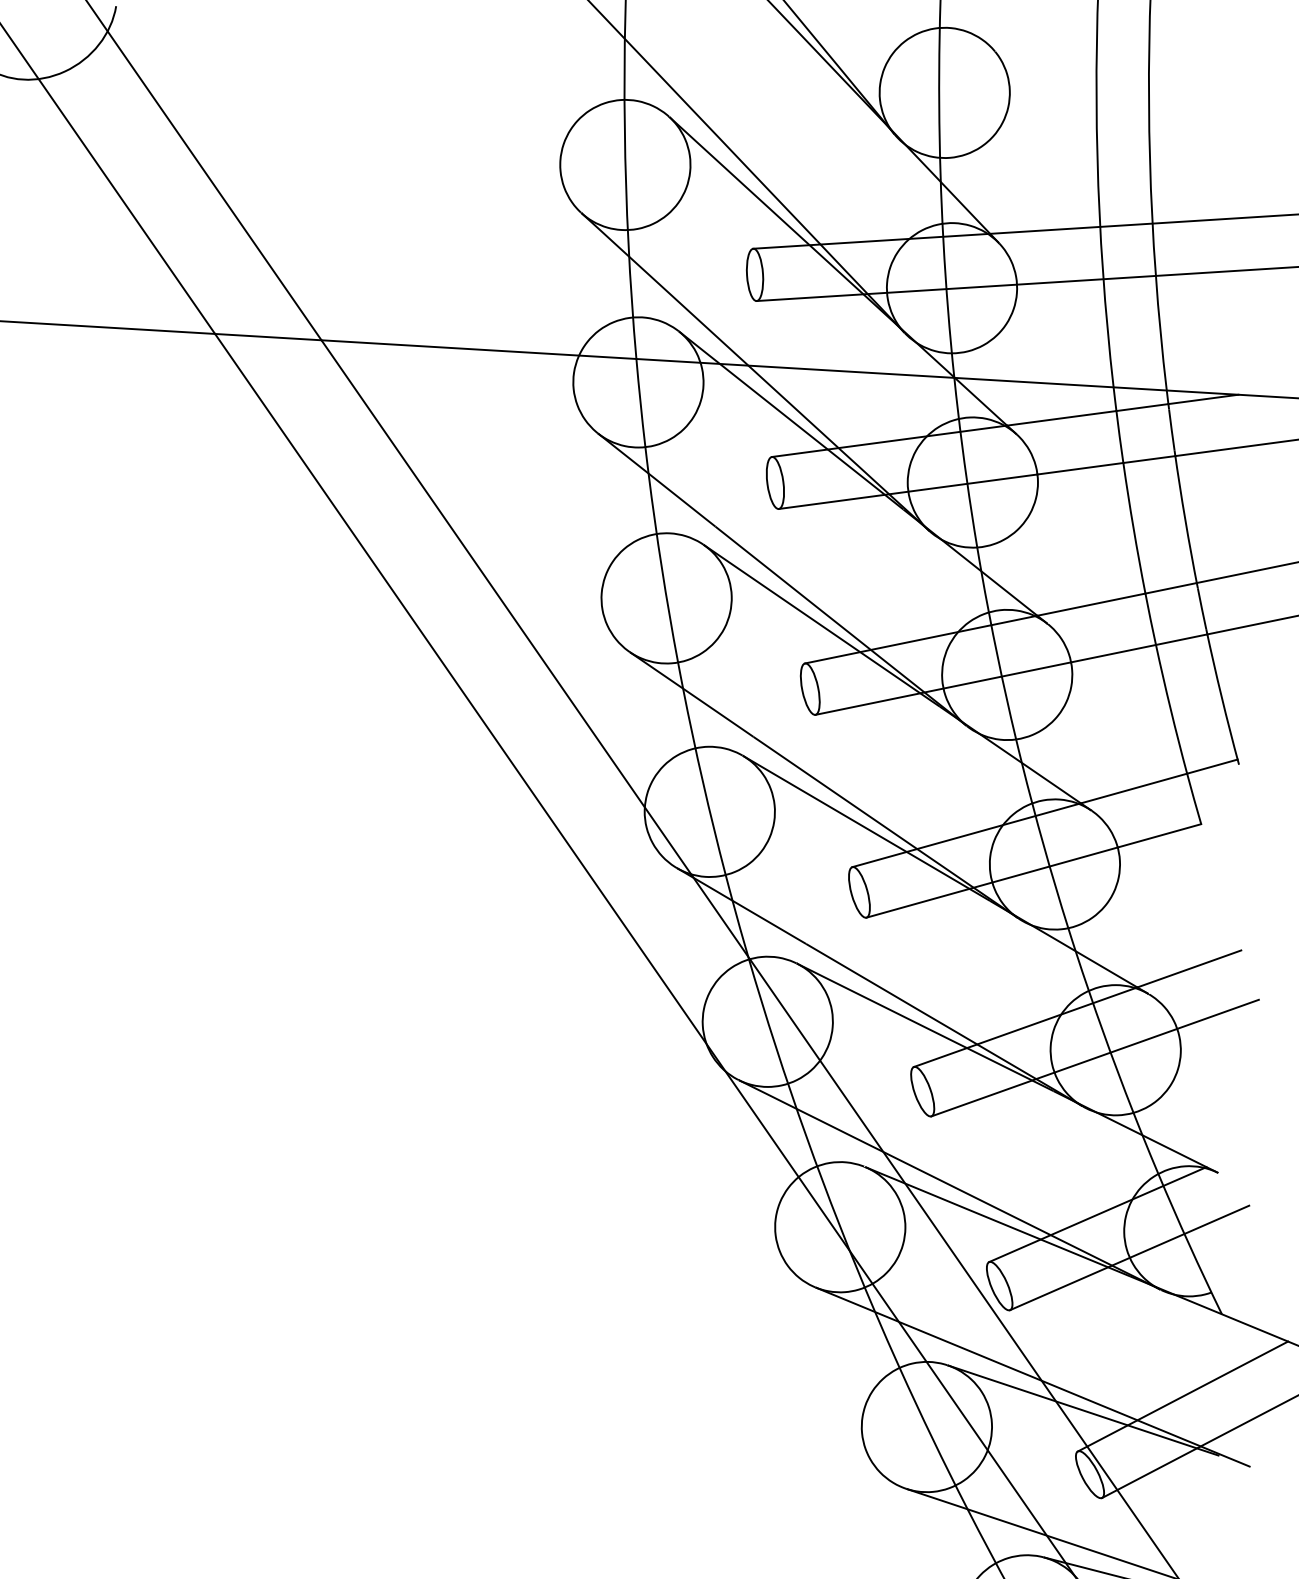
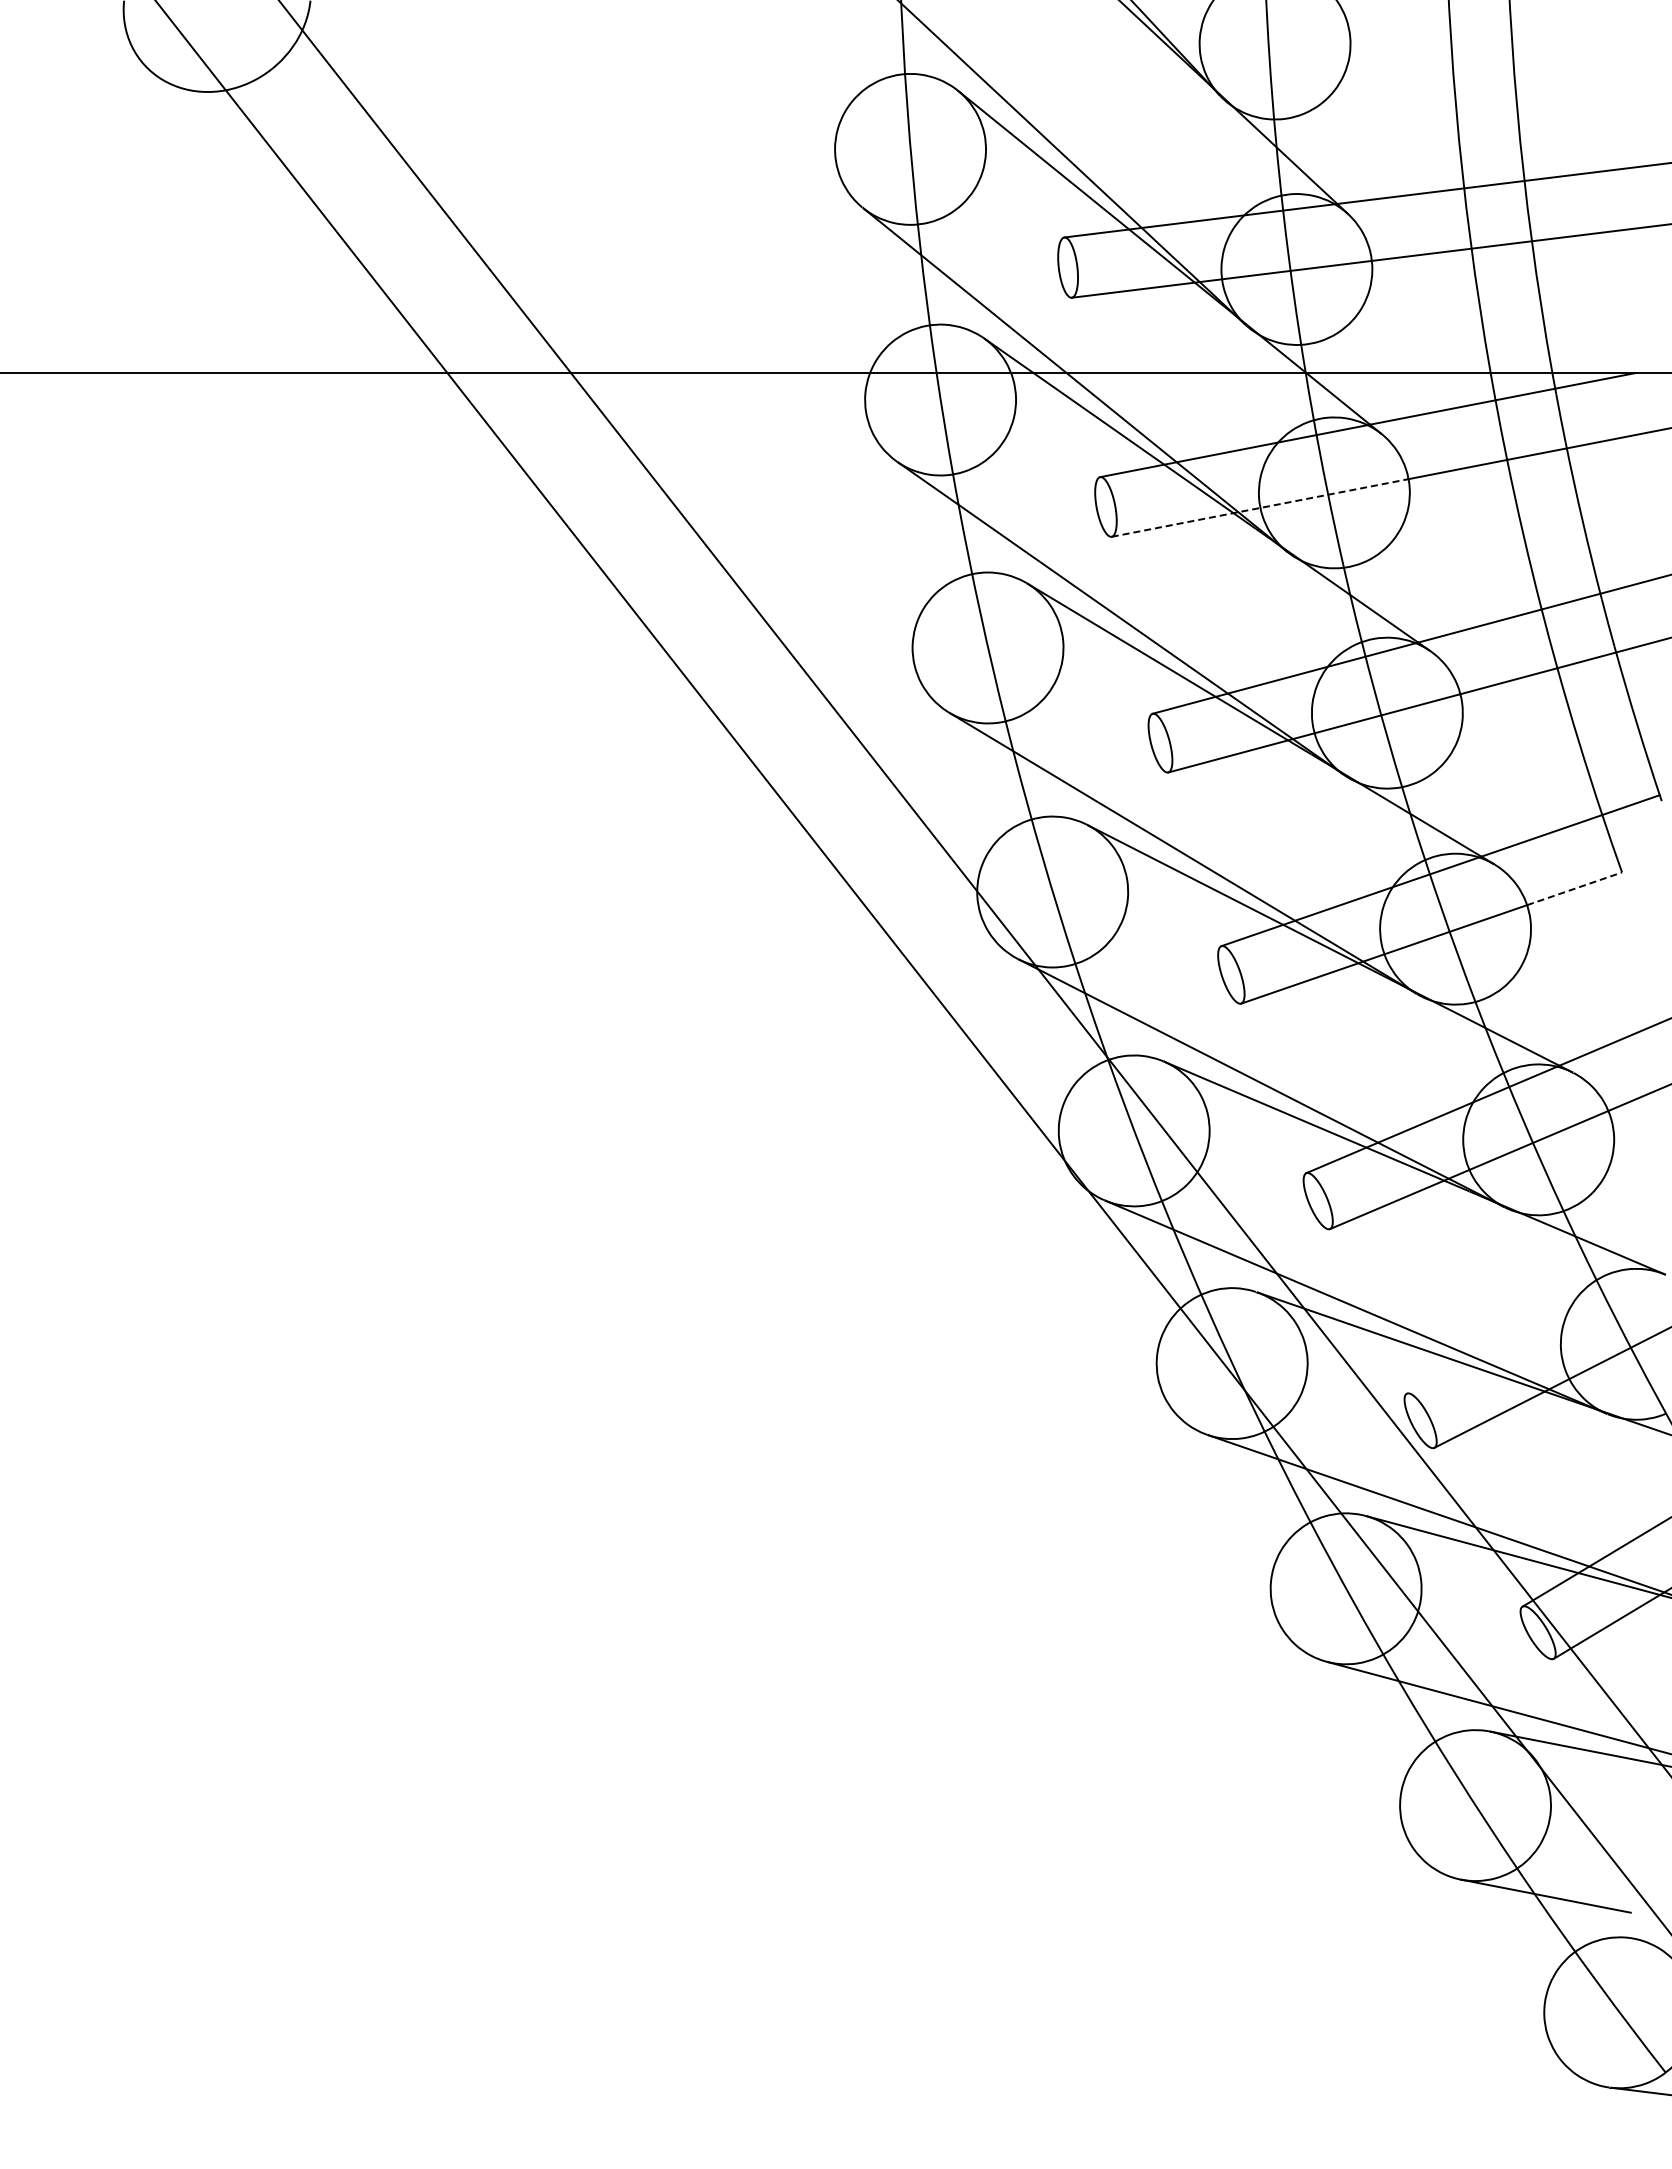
line: (908, 491) -> (1260, 507), solid -> dashed
line: (1160, 835) -> (1575, 888), solid -> dashed
line: (1097, 1213) -> (1528, 1330), removed

